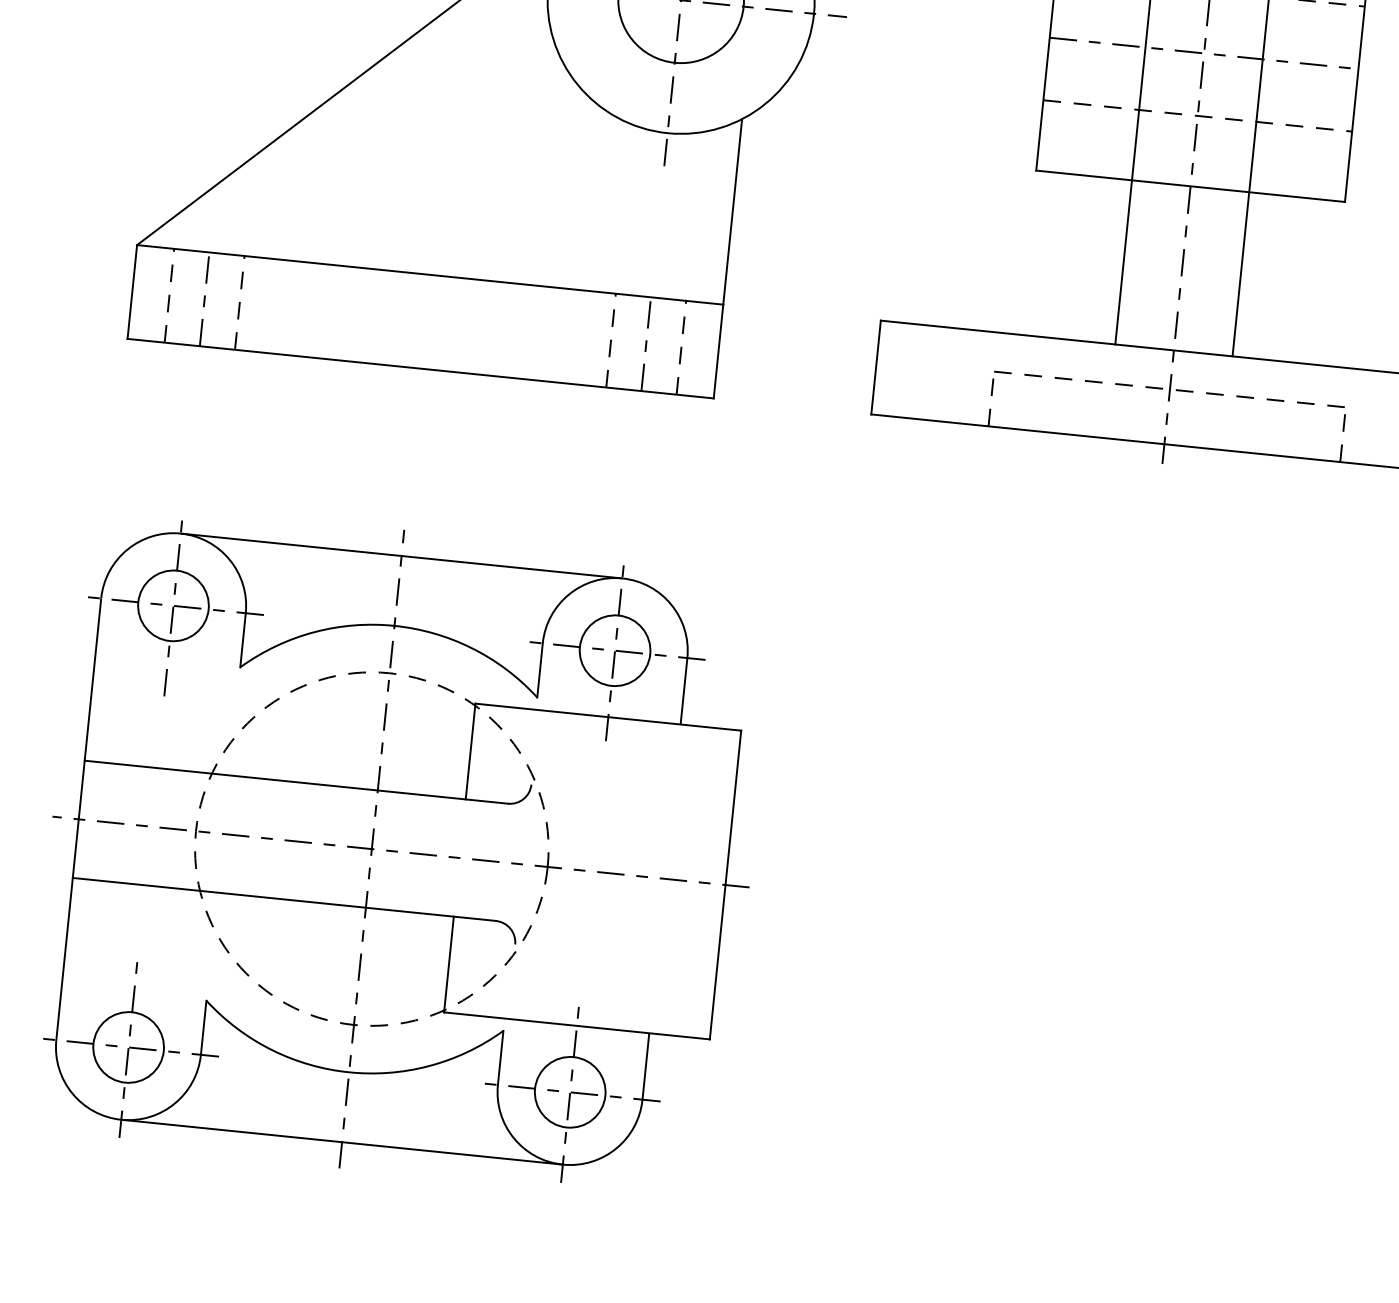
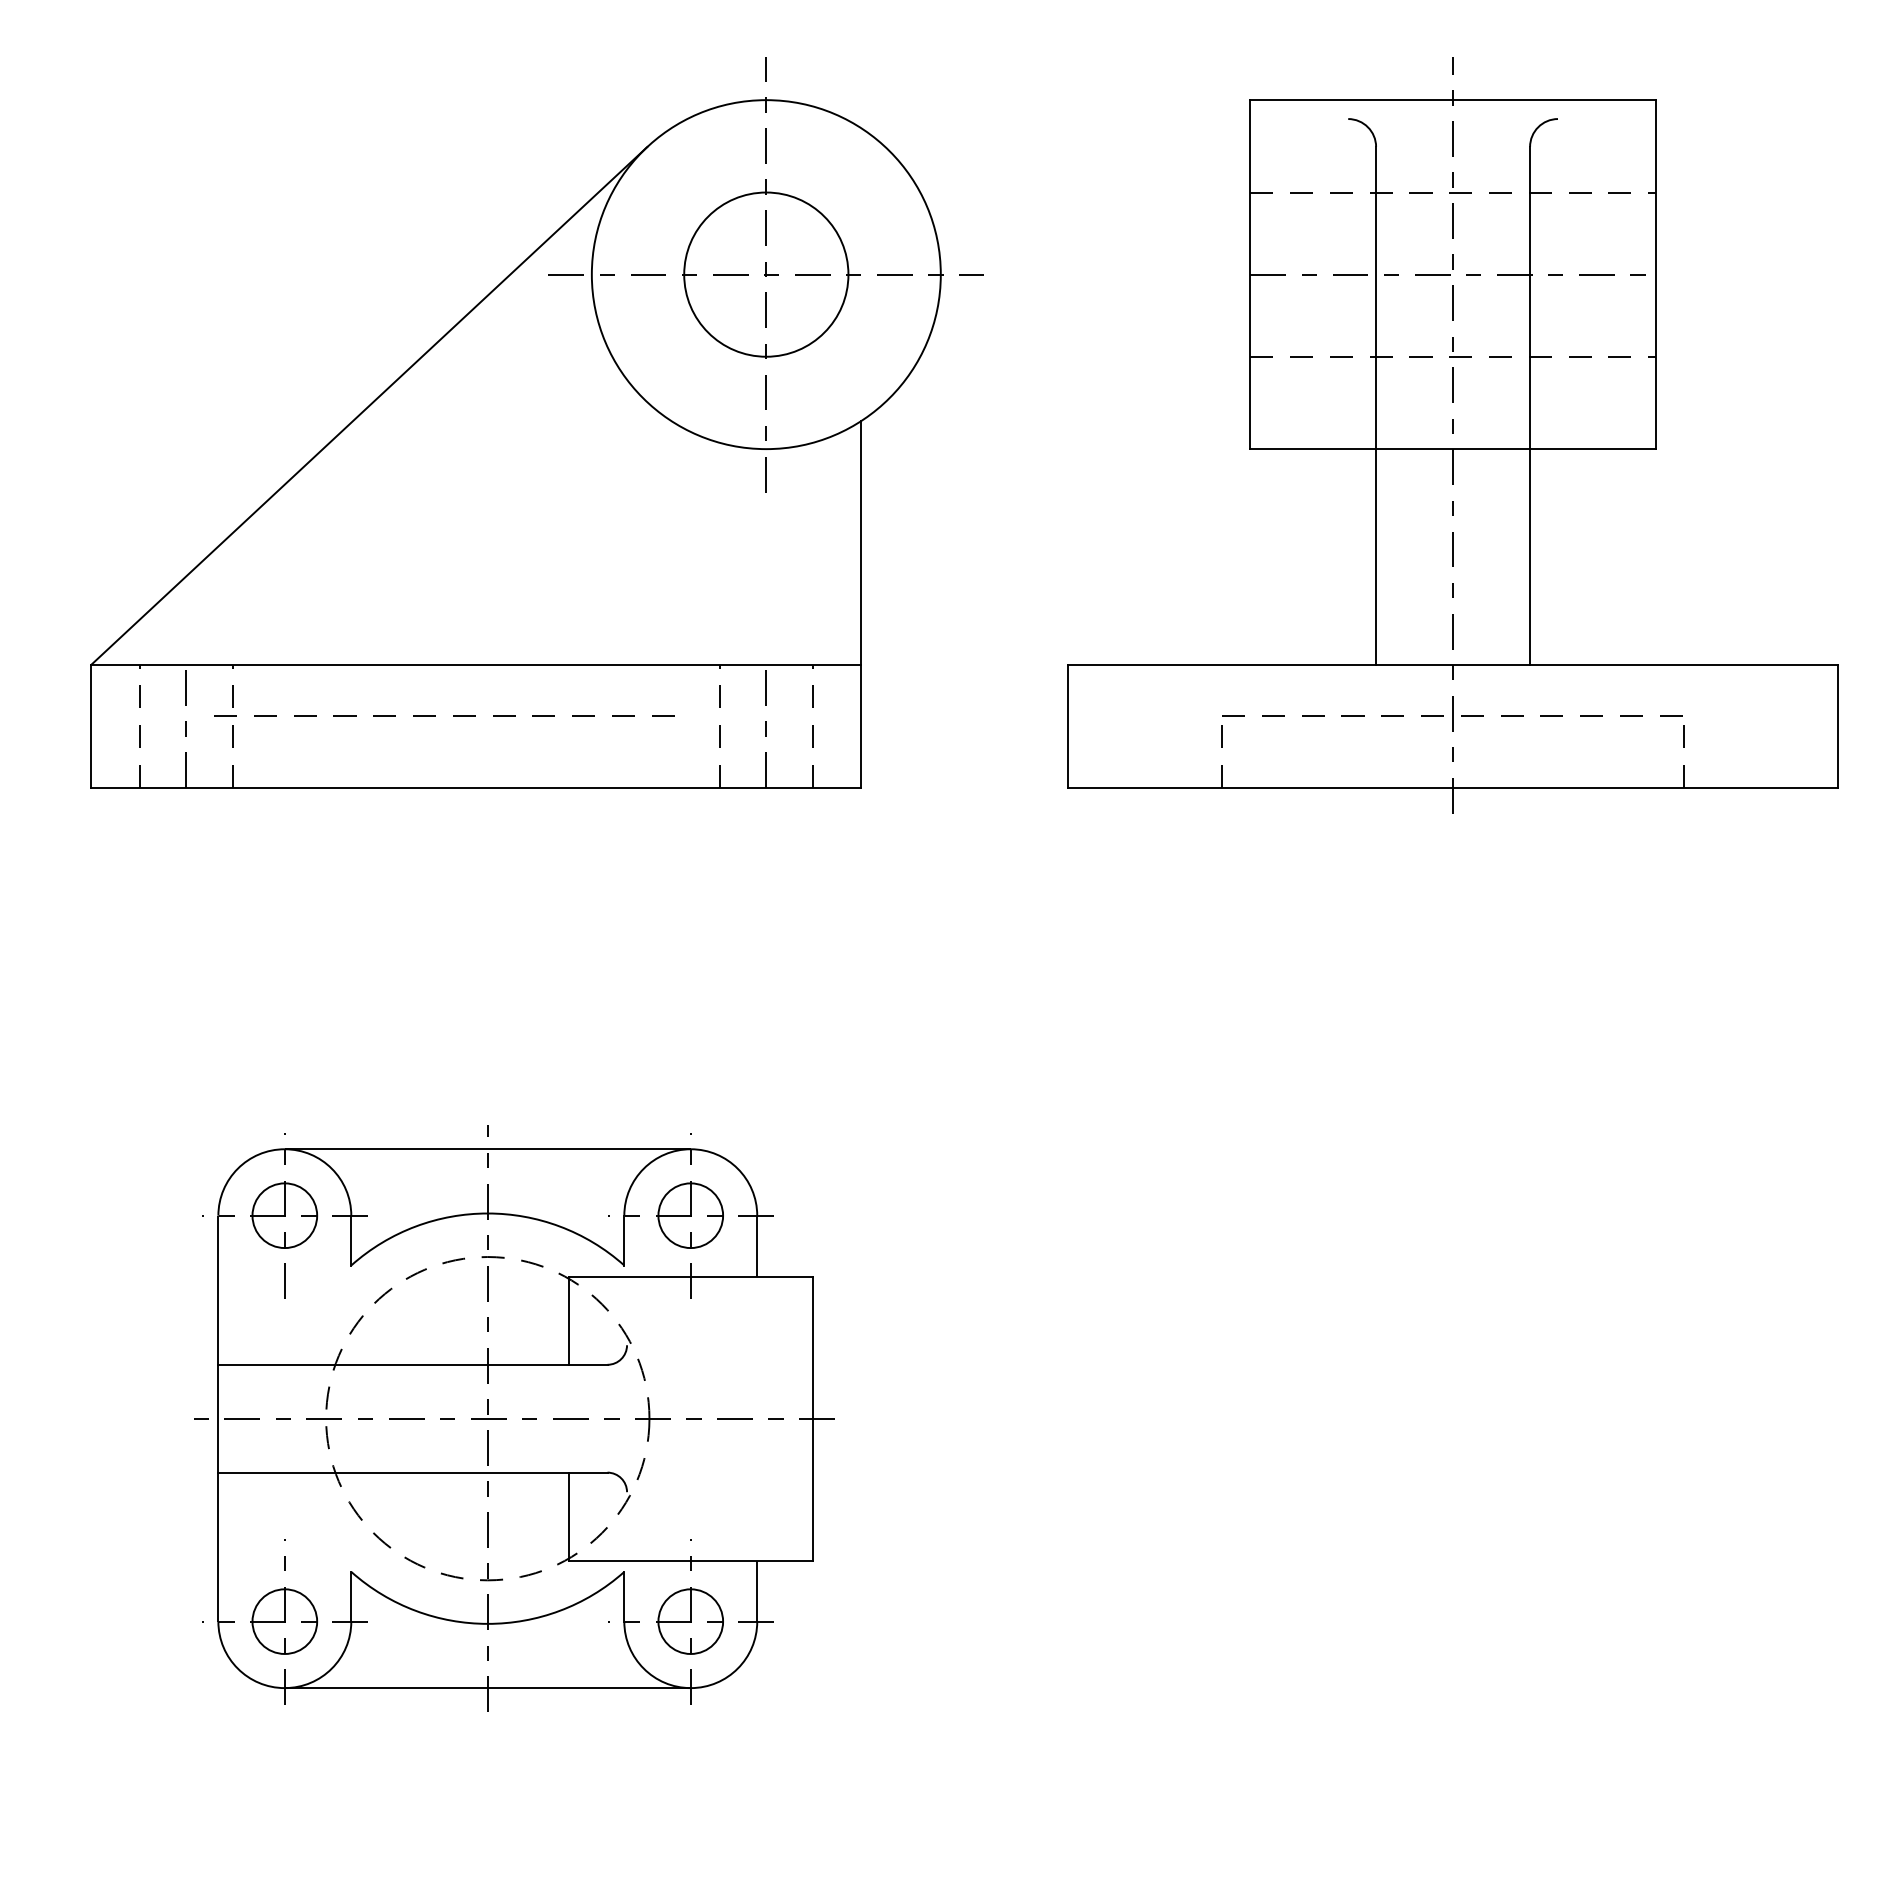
line: (395, 310) -> (435, 715), added
part: (400, 851) -> (514, 1418), size x0.7

